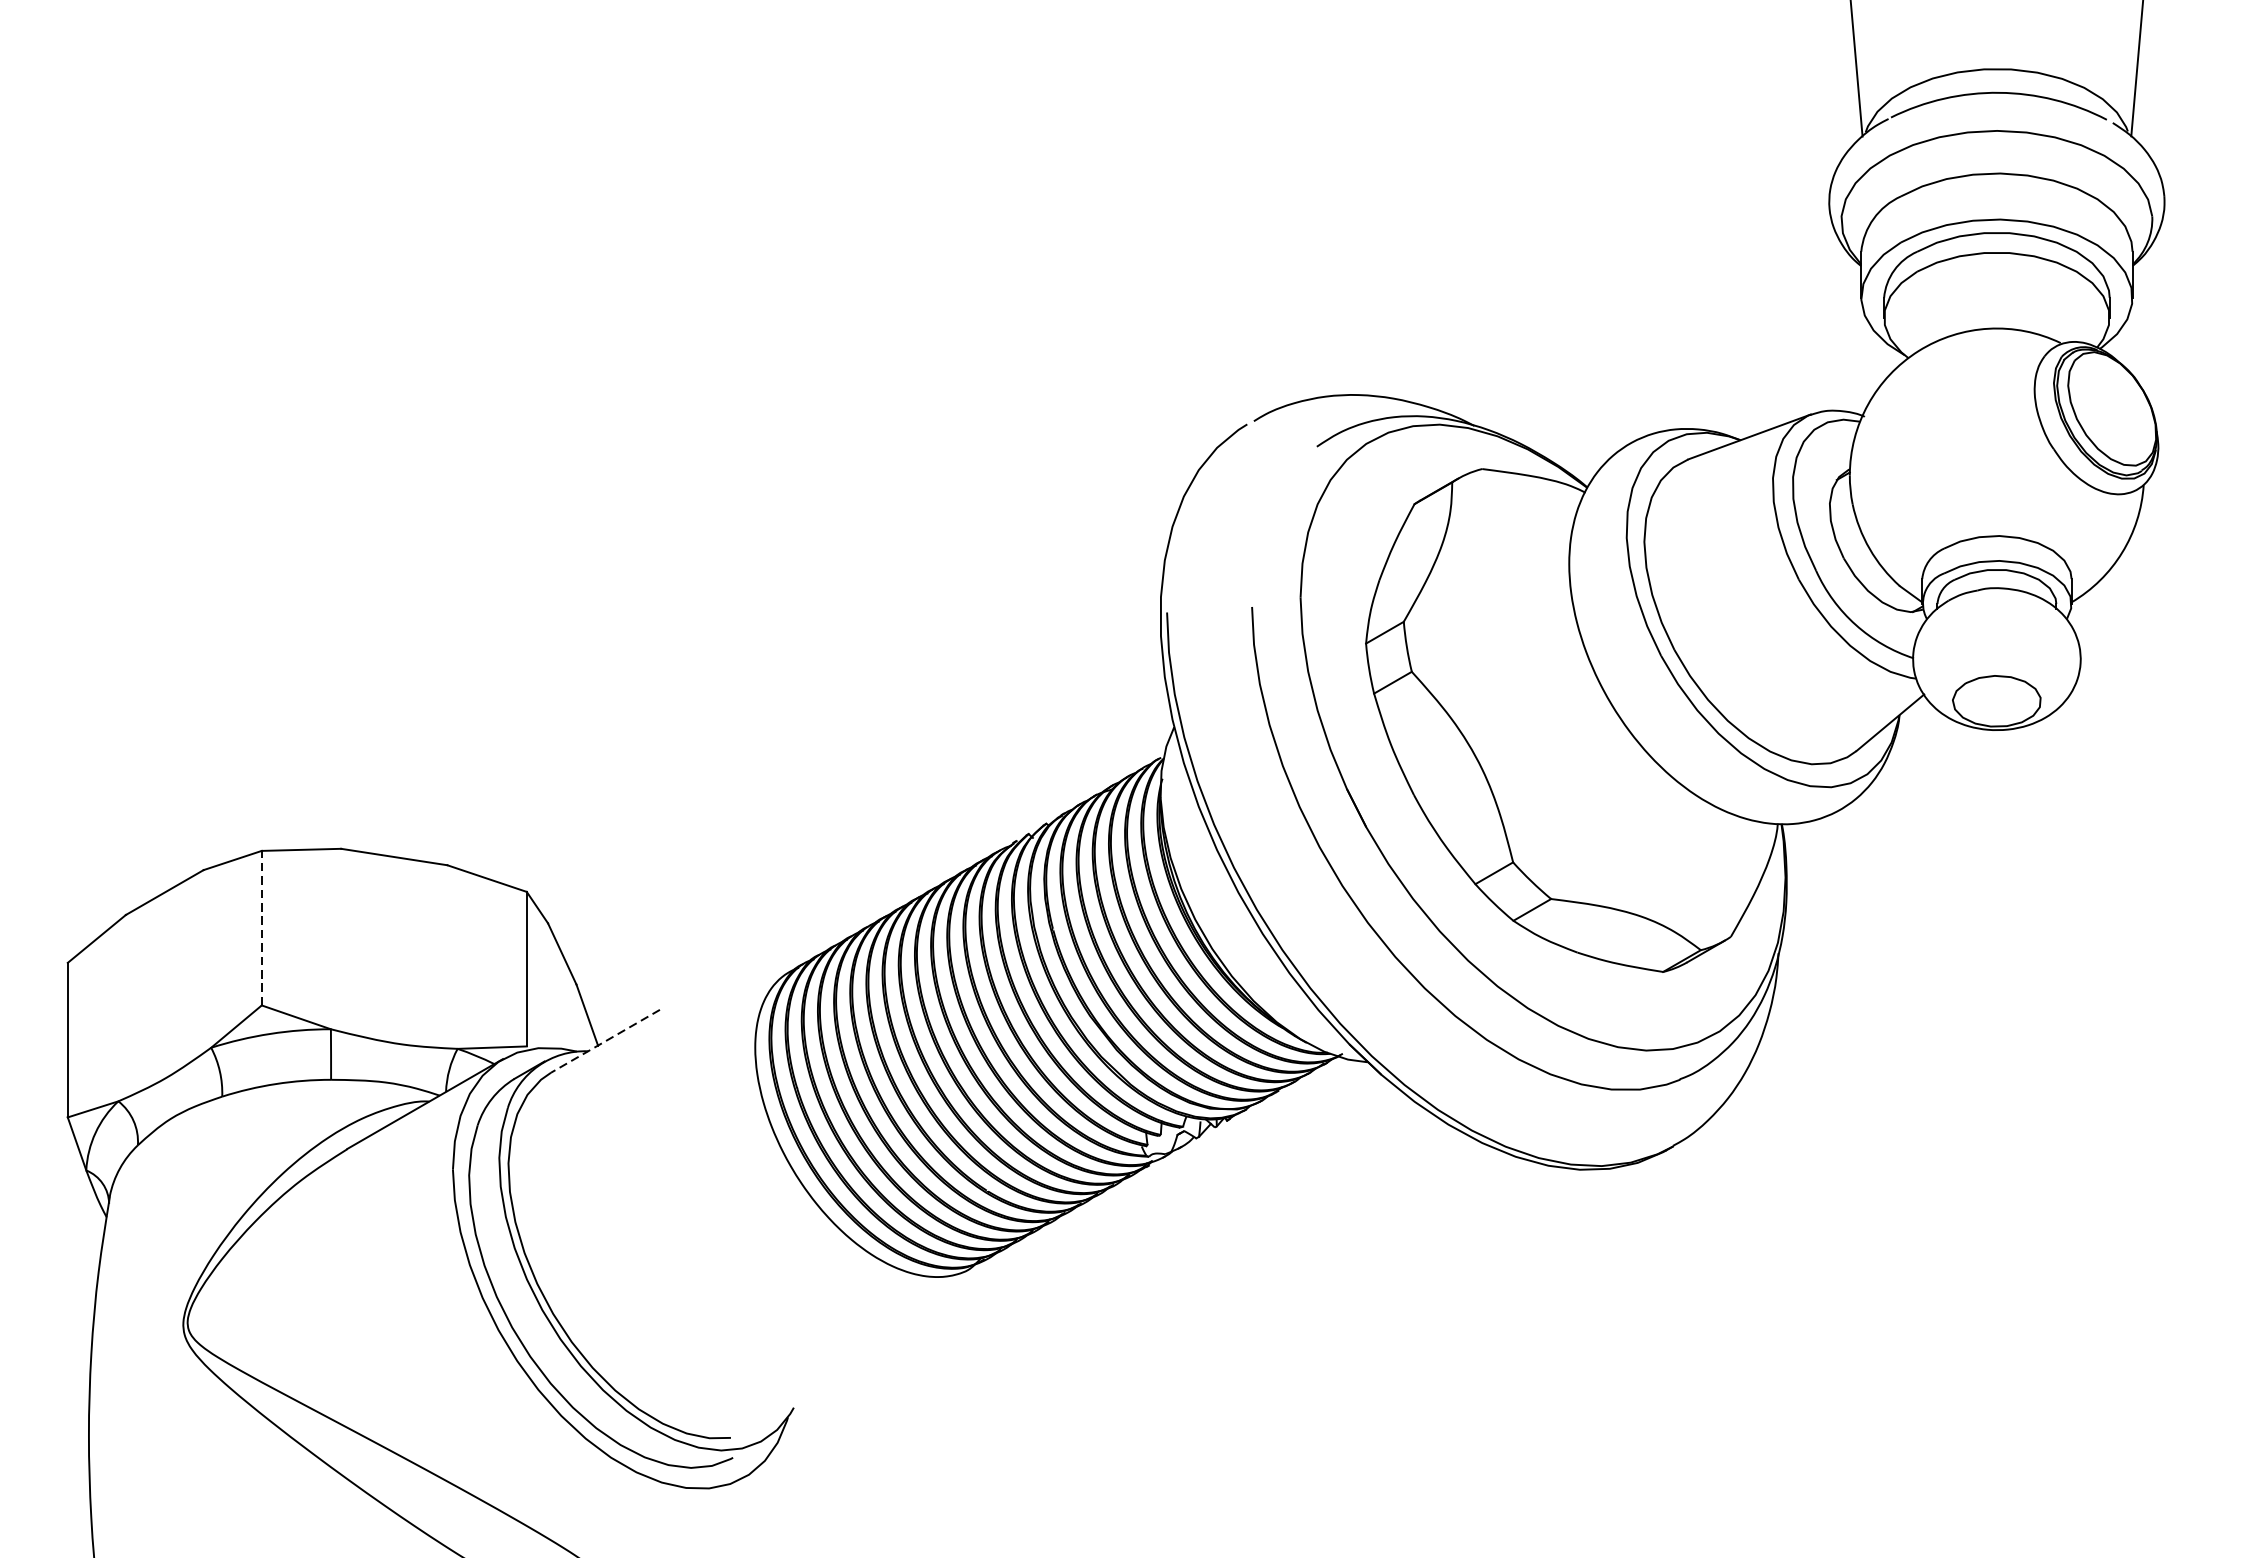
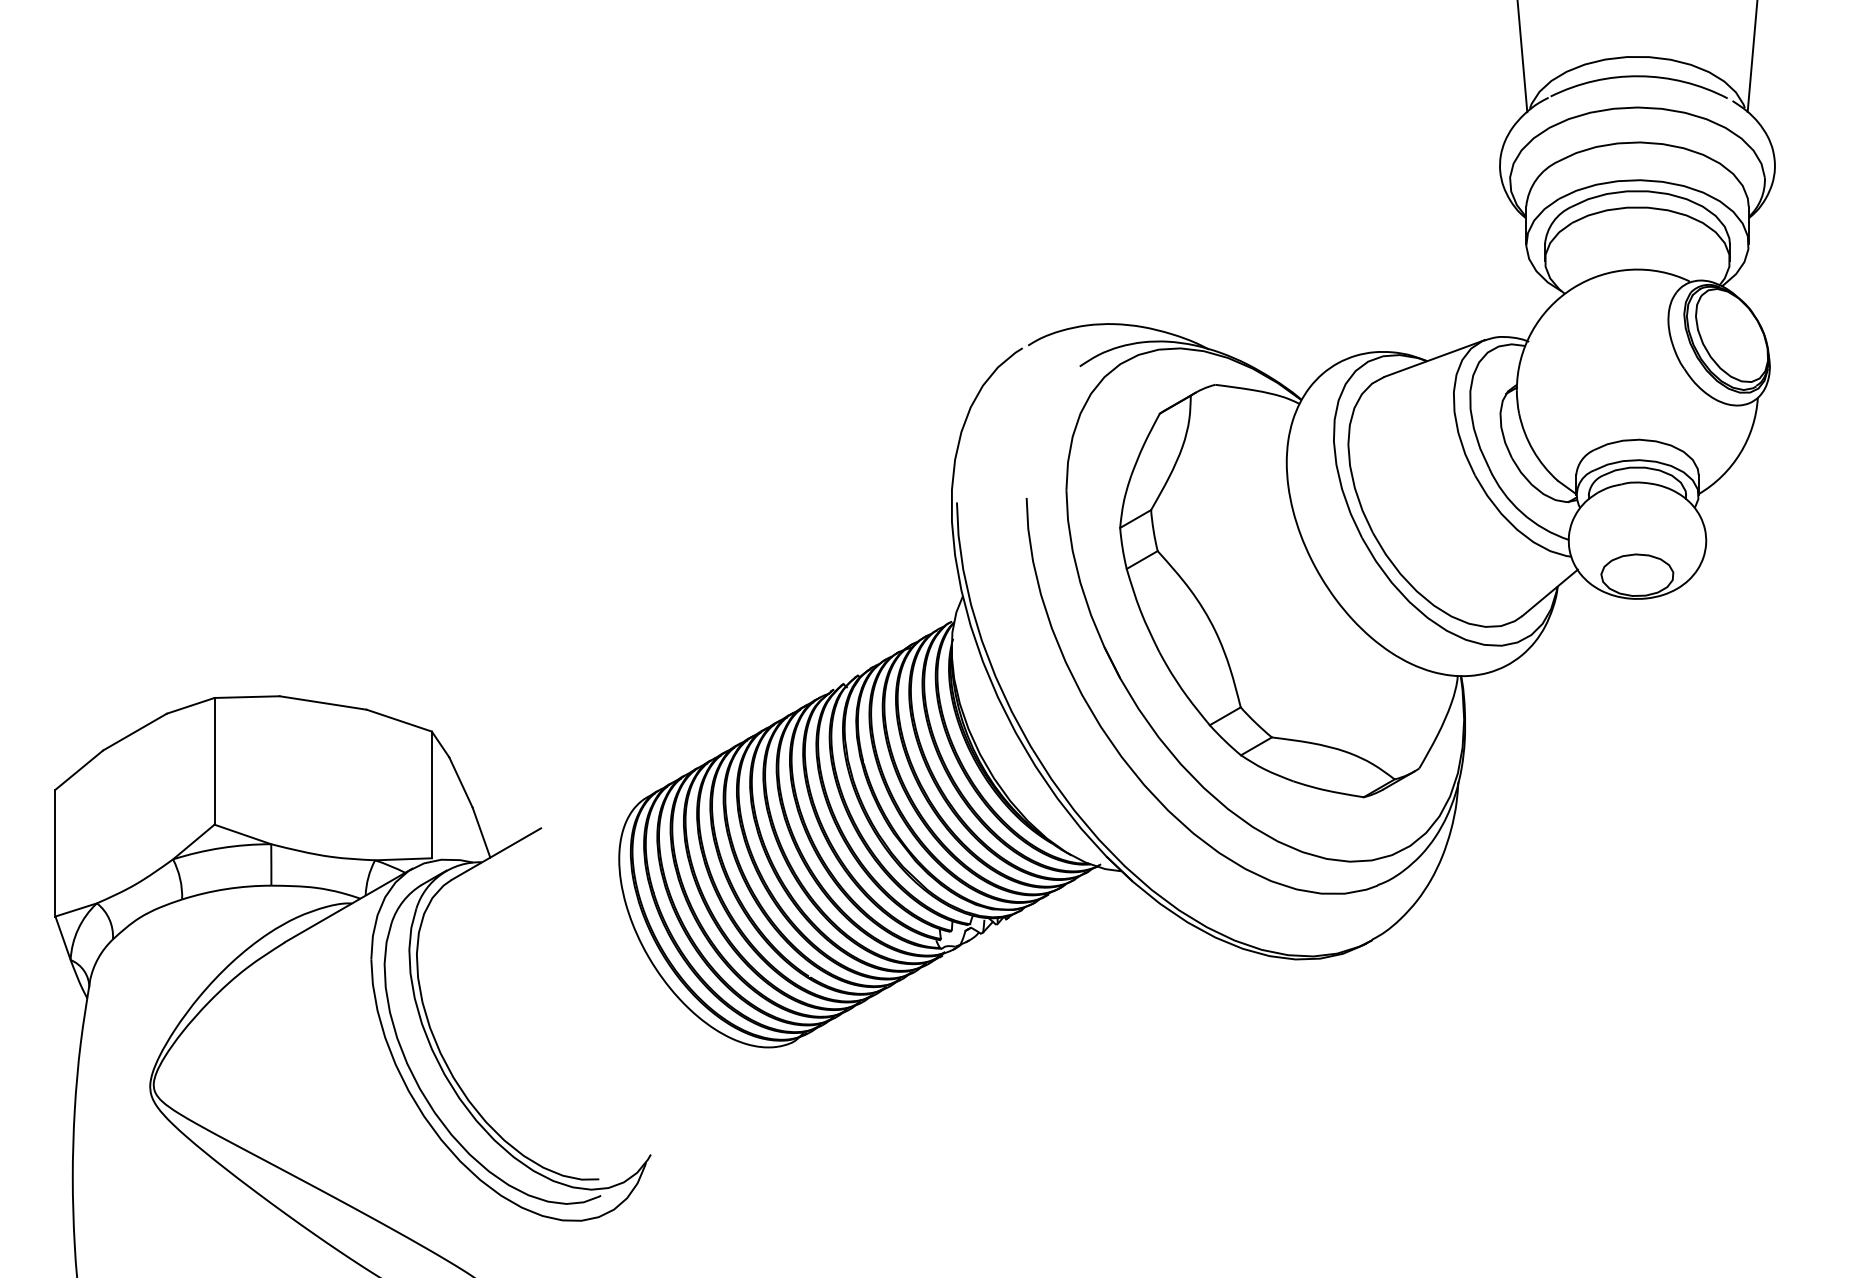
line: (261, 927) -> (214, 760), dashed -> solid
line: (605, 1041) -> (496, 854), dashed -> solid

